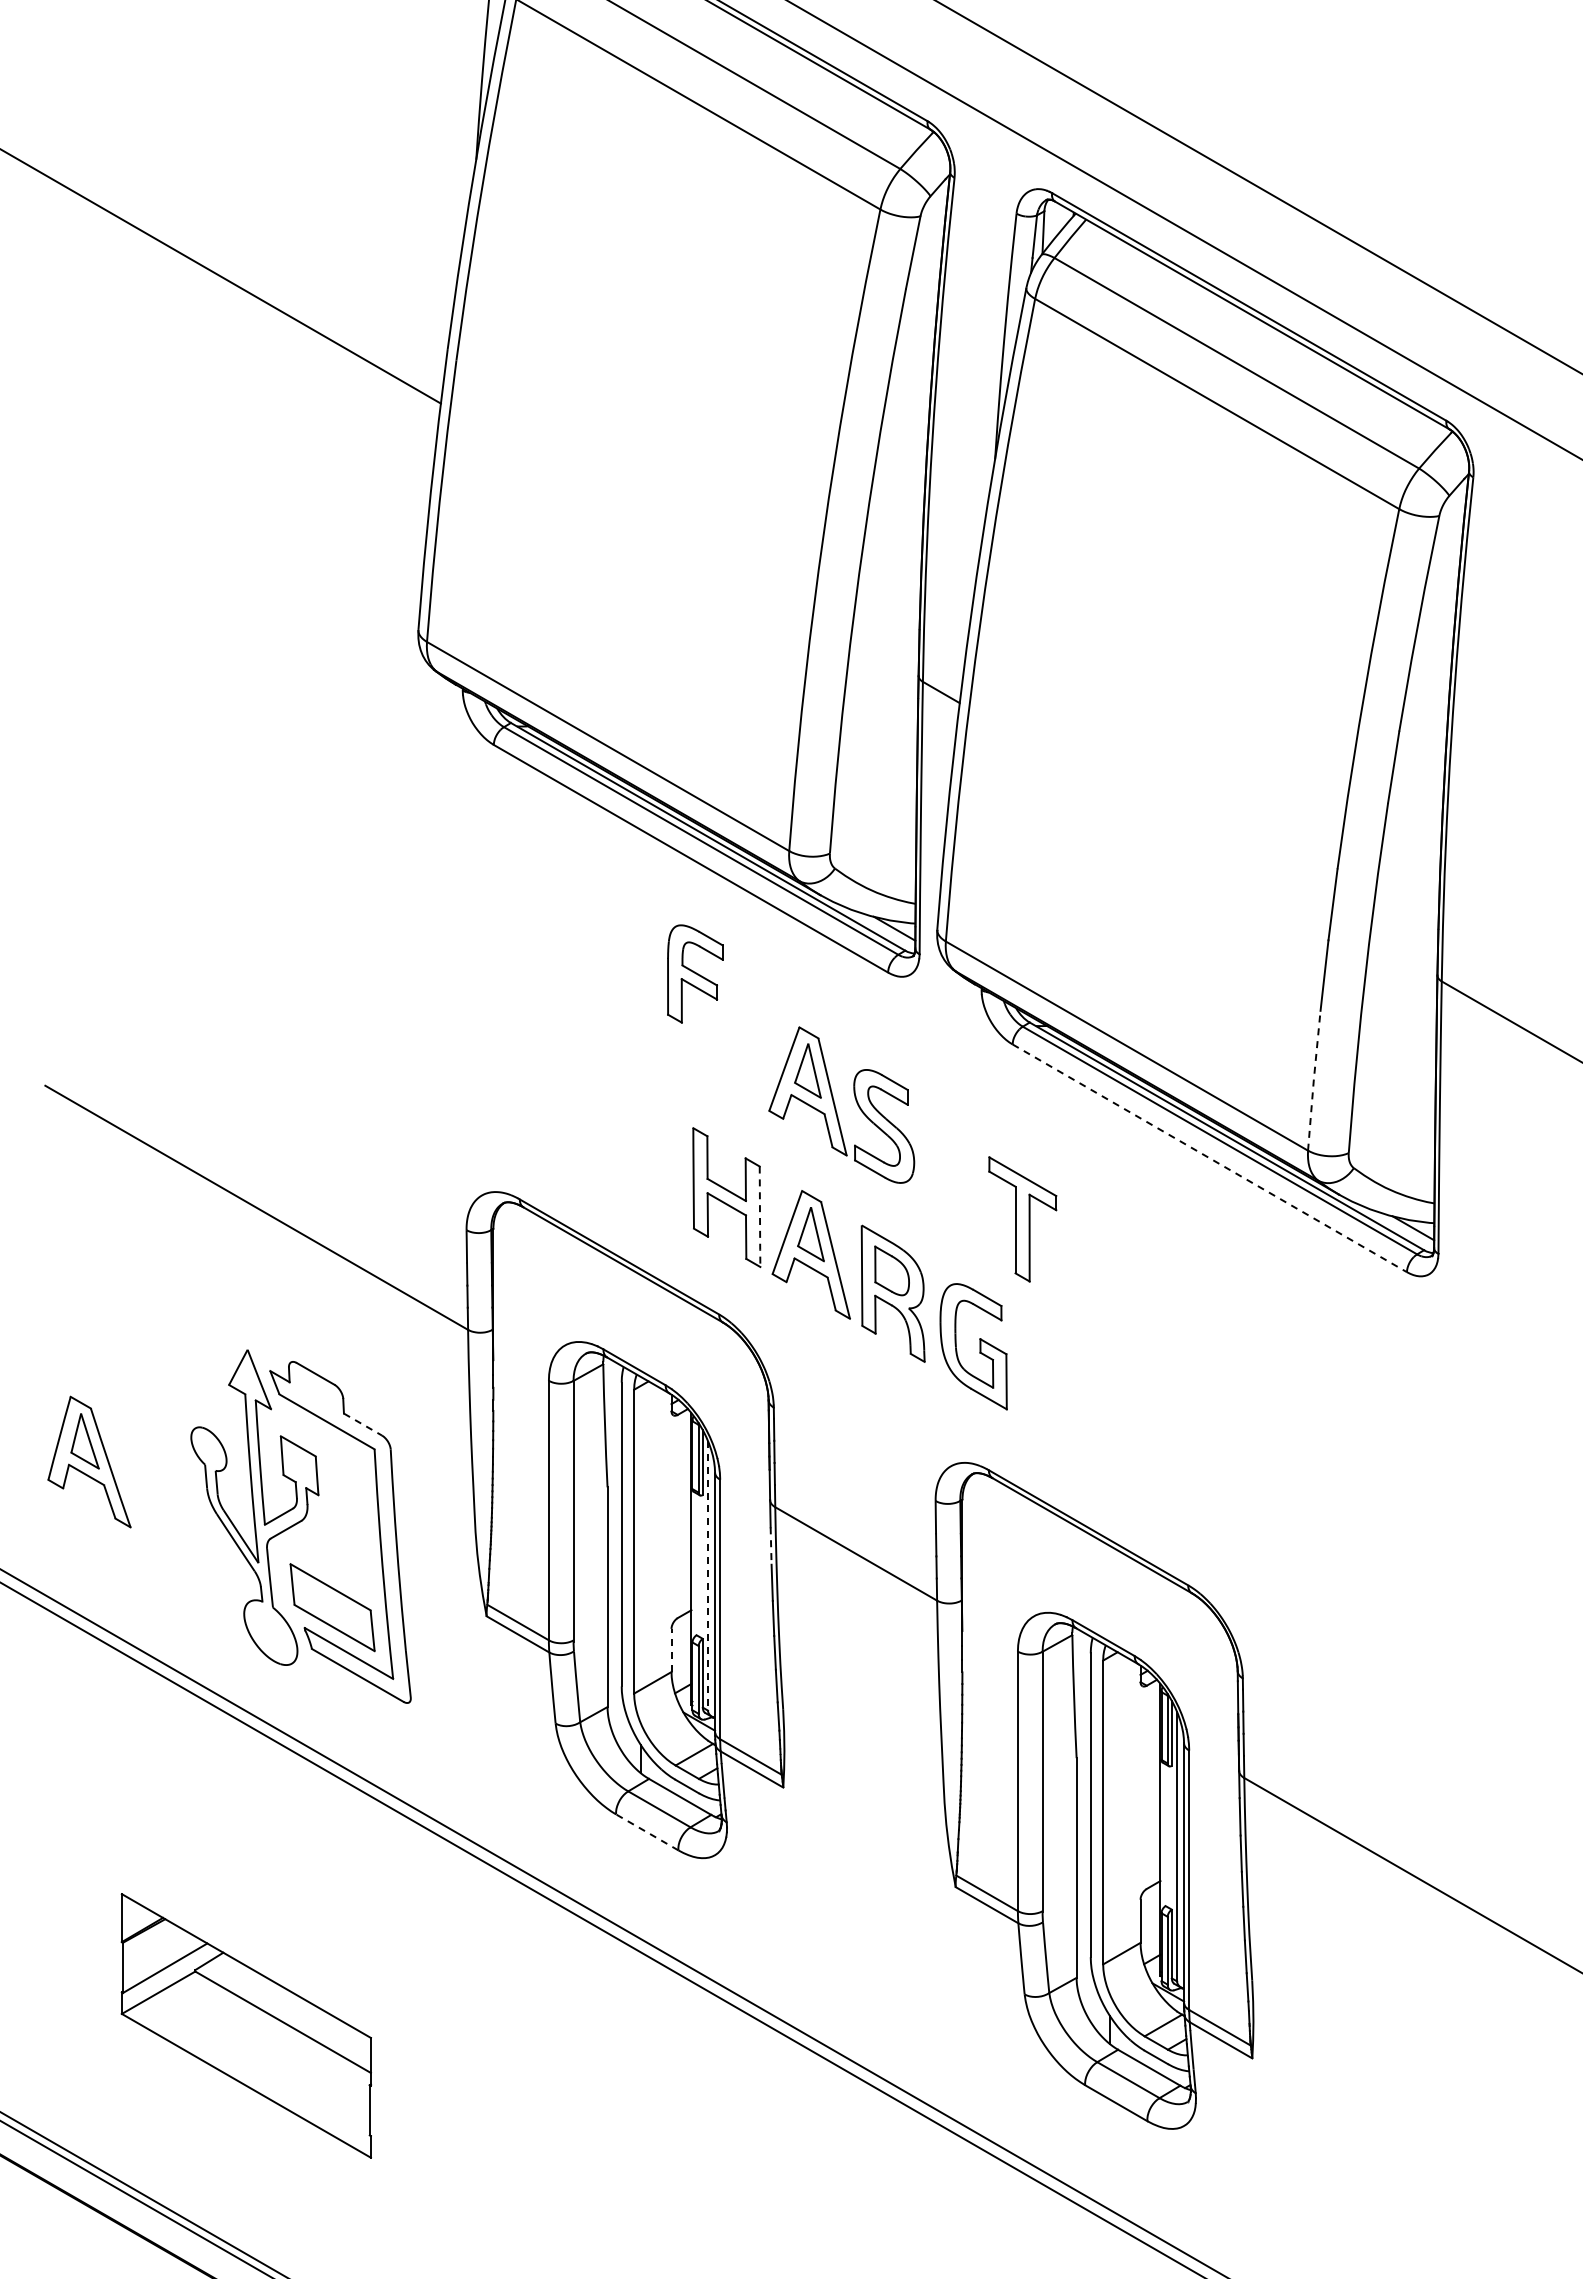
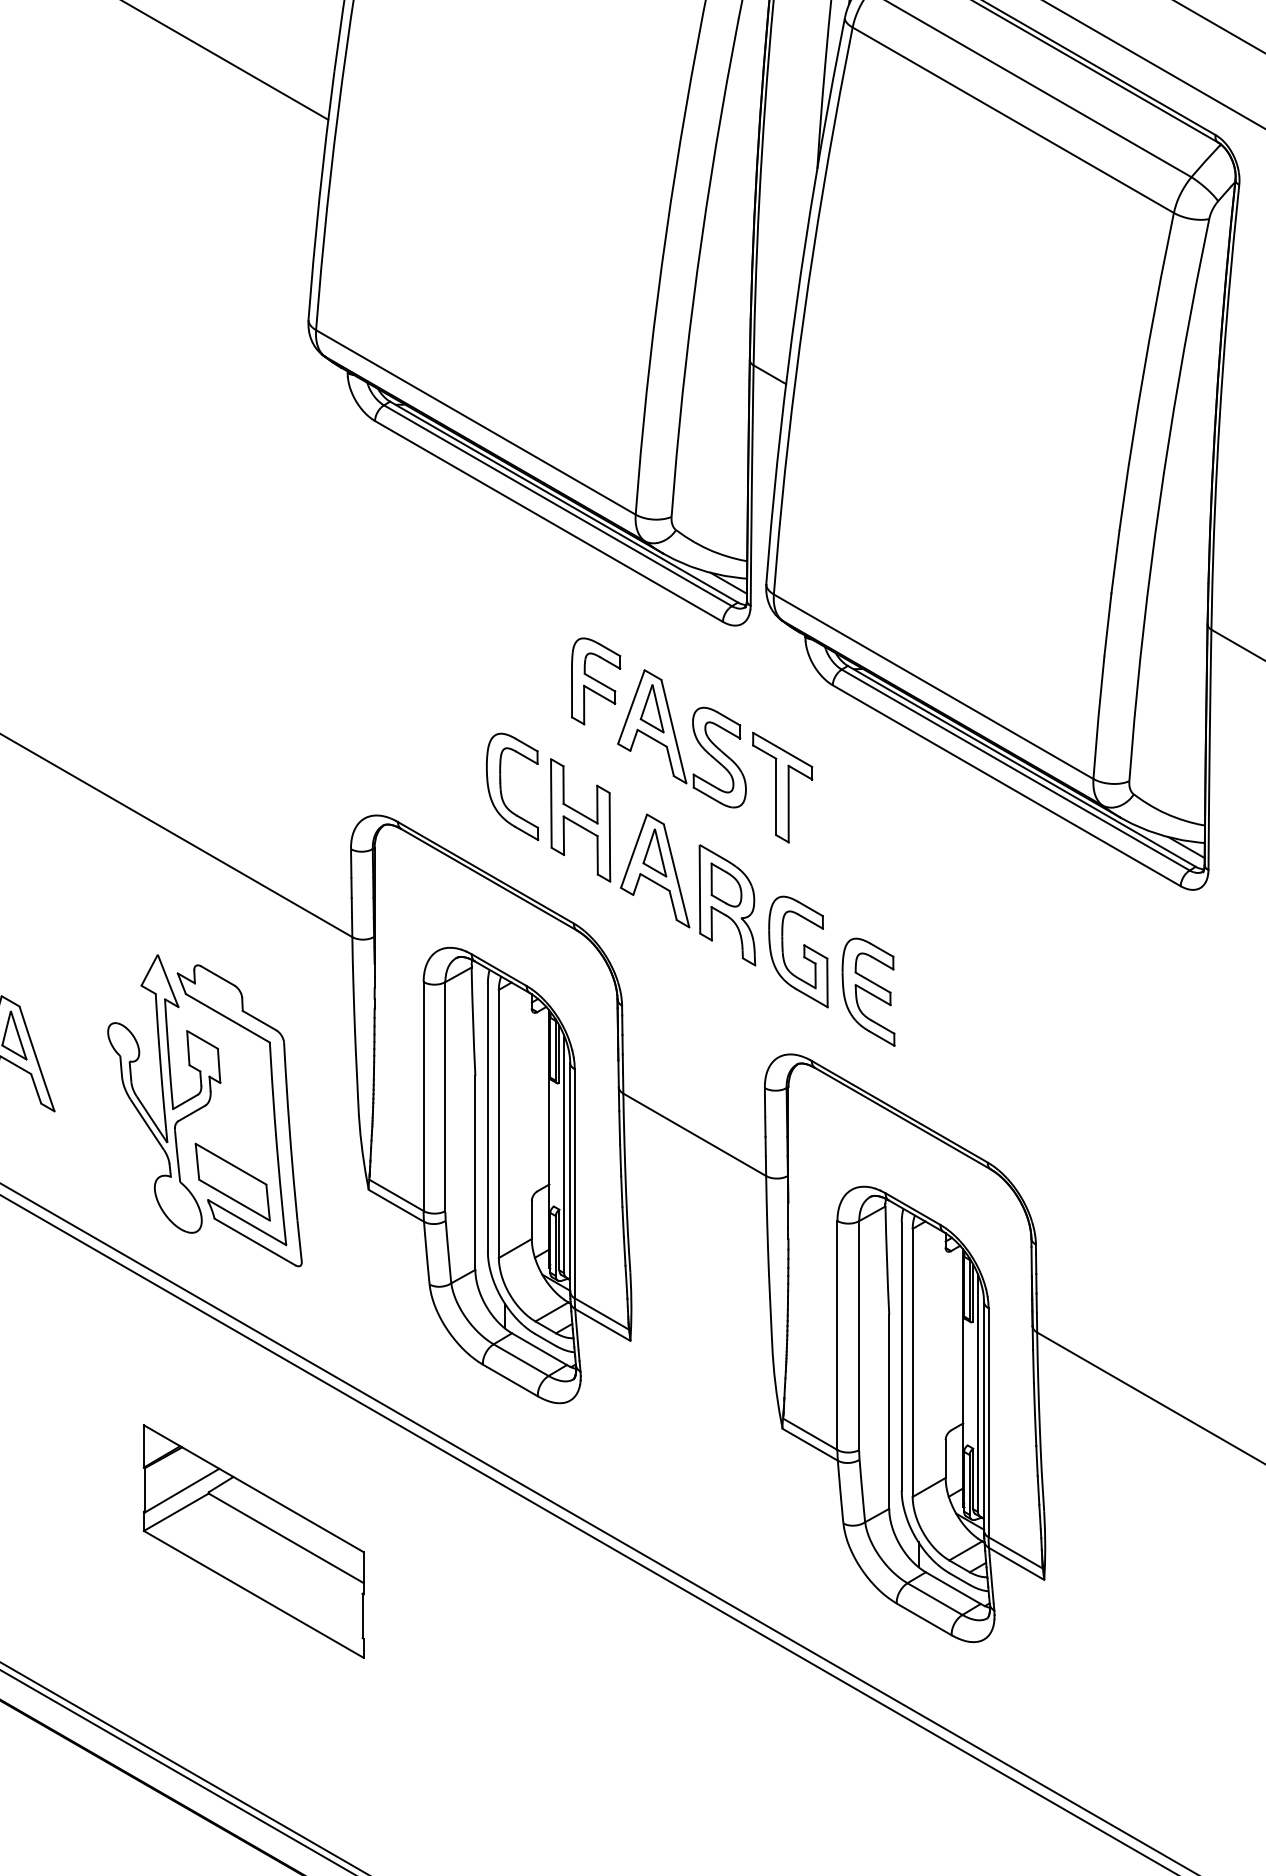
part: (695, 973) -> (596, 680), moved
line: (1313, 1081) -> (1098, 717), dashed -> solid
line: (1209, 1158) -> (1006, 785), dashed -> solid
part: (637, 1162) -> (501, 789), added
line: (760, 1218) -> (610, 838), dashed -> solid
part: (1022, 1219) -> (782, 787), moved
part: (1052, 1392) -> (867, 992), added
line: (362, 1424) -> (259, 1020), dashed -> solid
line: (771, 1546) -> (620, 1128), dashed -> solid
line: (708, 1575) -> (564, 1153), dashed -> solid
line: (671, 1650) -> (531, 1220), dashed -> solid
line: (647, 1832) -> (510, 1380), dashed -> solid
part: (245, 2025) -> (253, 1541), moved

